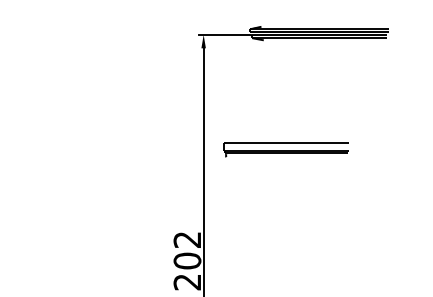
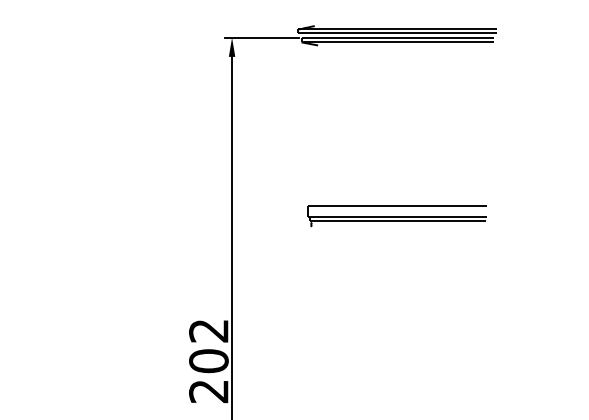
part: (285, 149) -> (396, 215), moved

